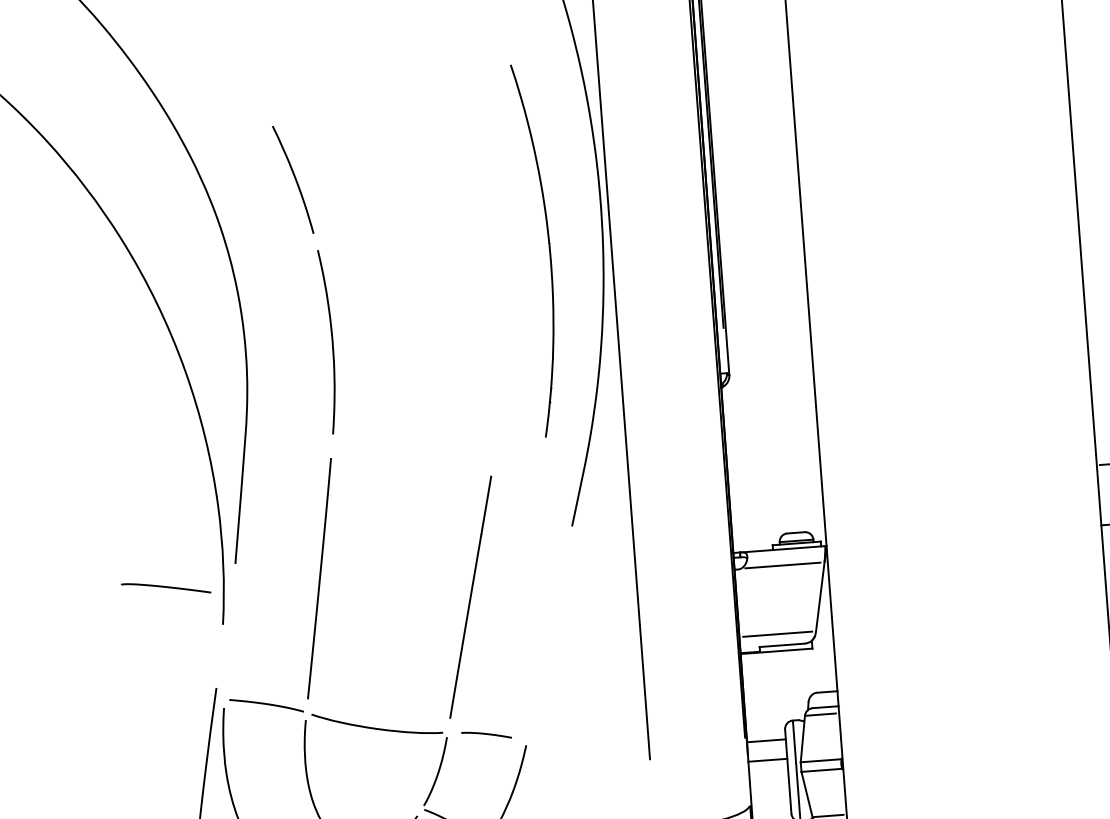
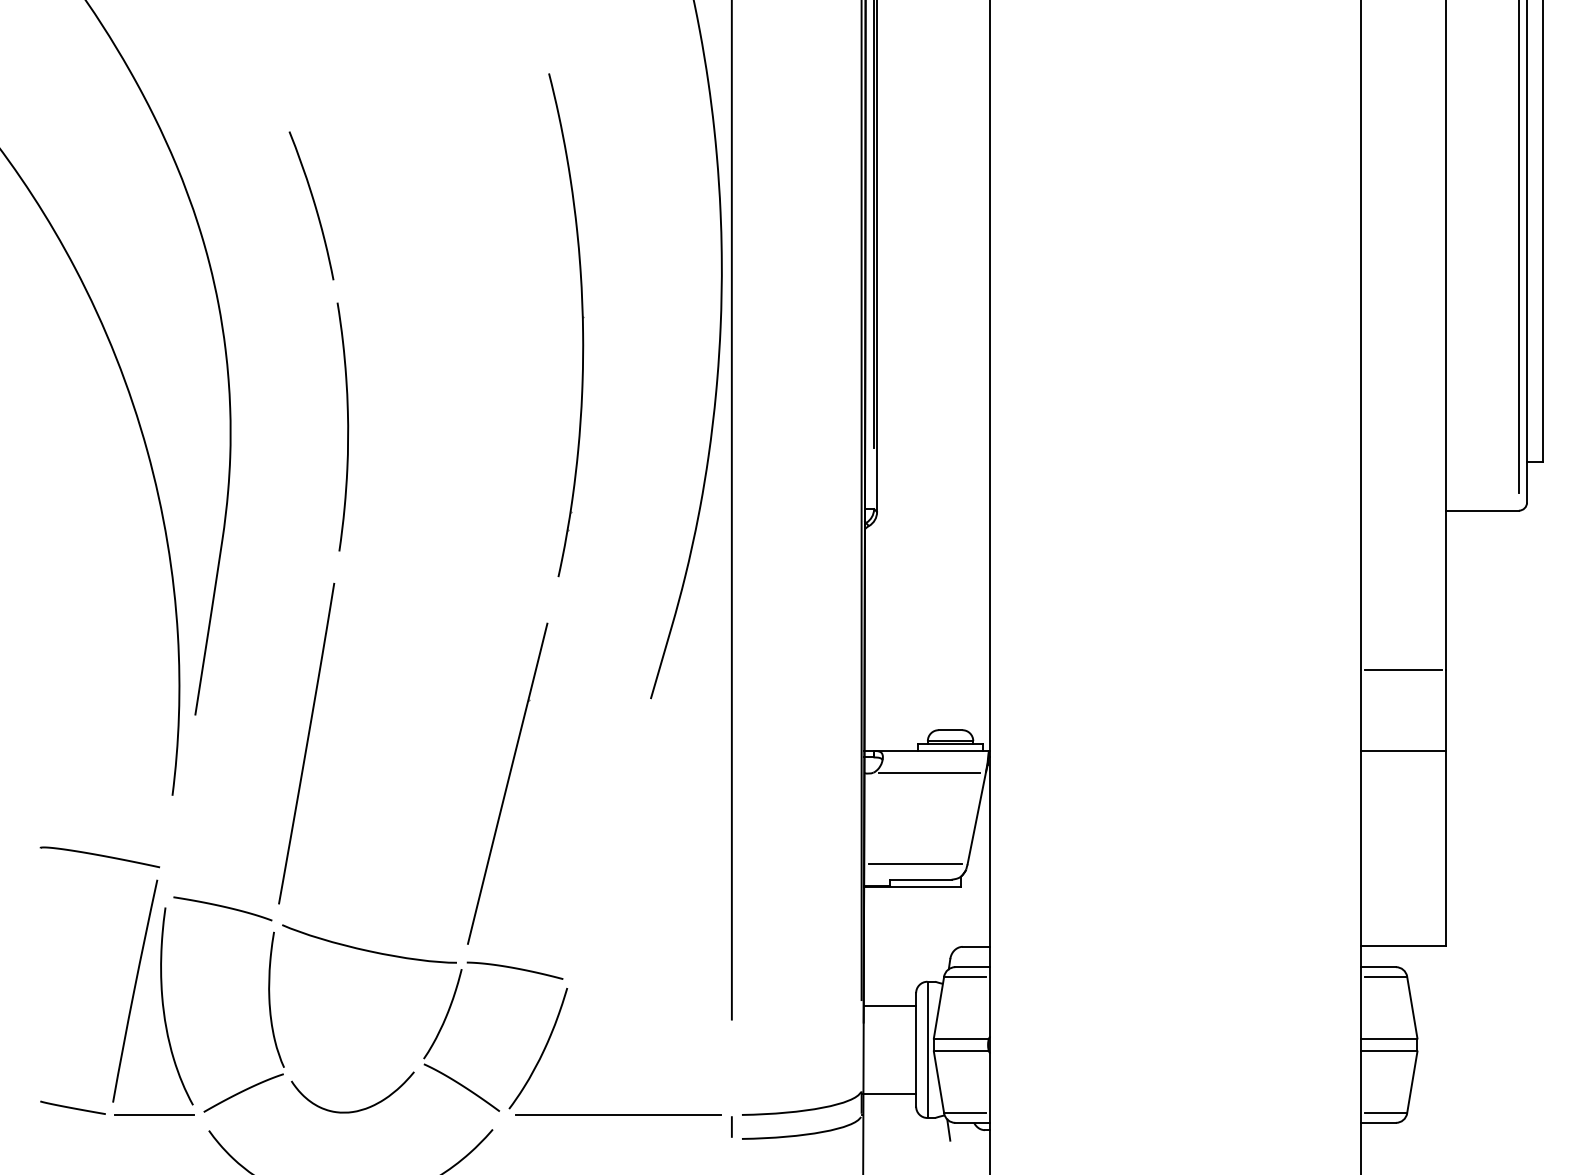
part: (549, 249) -> (582, 325), moved
curve: (165, 587) -> (99, 856), moved
part: (486, 735) -> (514, 970), size x1.43
line: (767, 760) -> (889, 1093), moved

